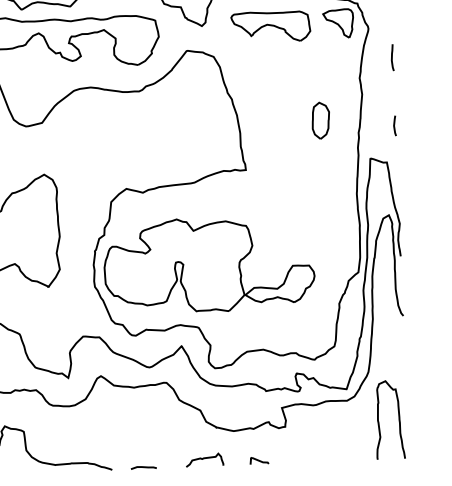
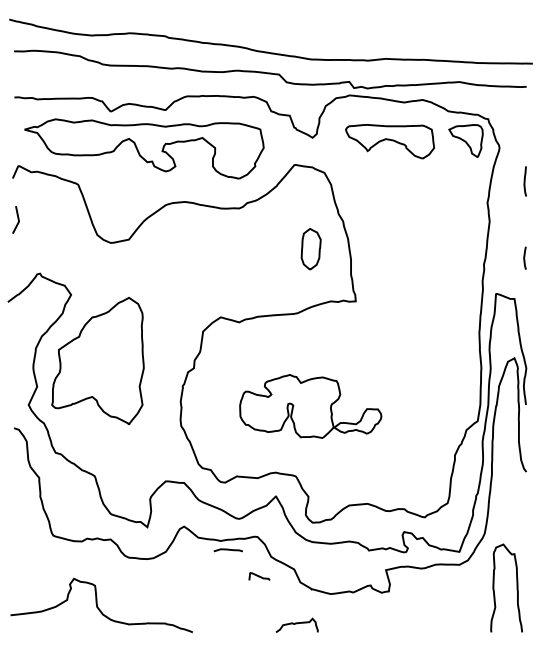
part: (320, 121) -> (310, 249), moved
part: (209, 265) -> (310, 406), size x0.6
curve: (259, 460) -> (259, 576), moved
curve: (143, 467) -> (227, 550), moved

